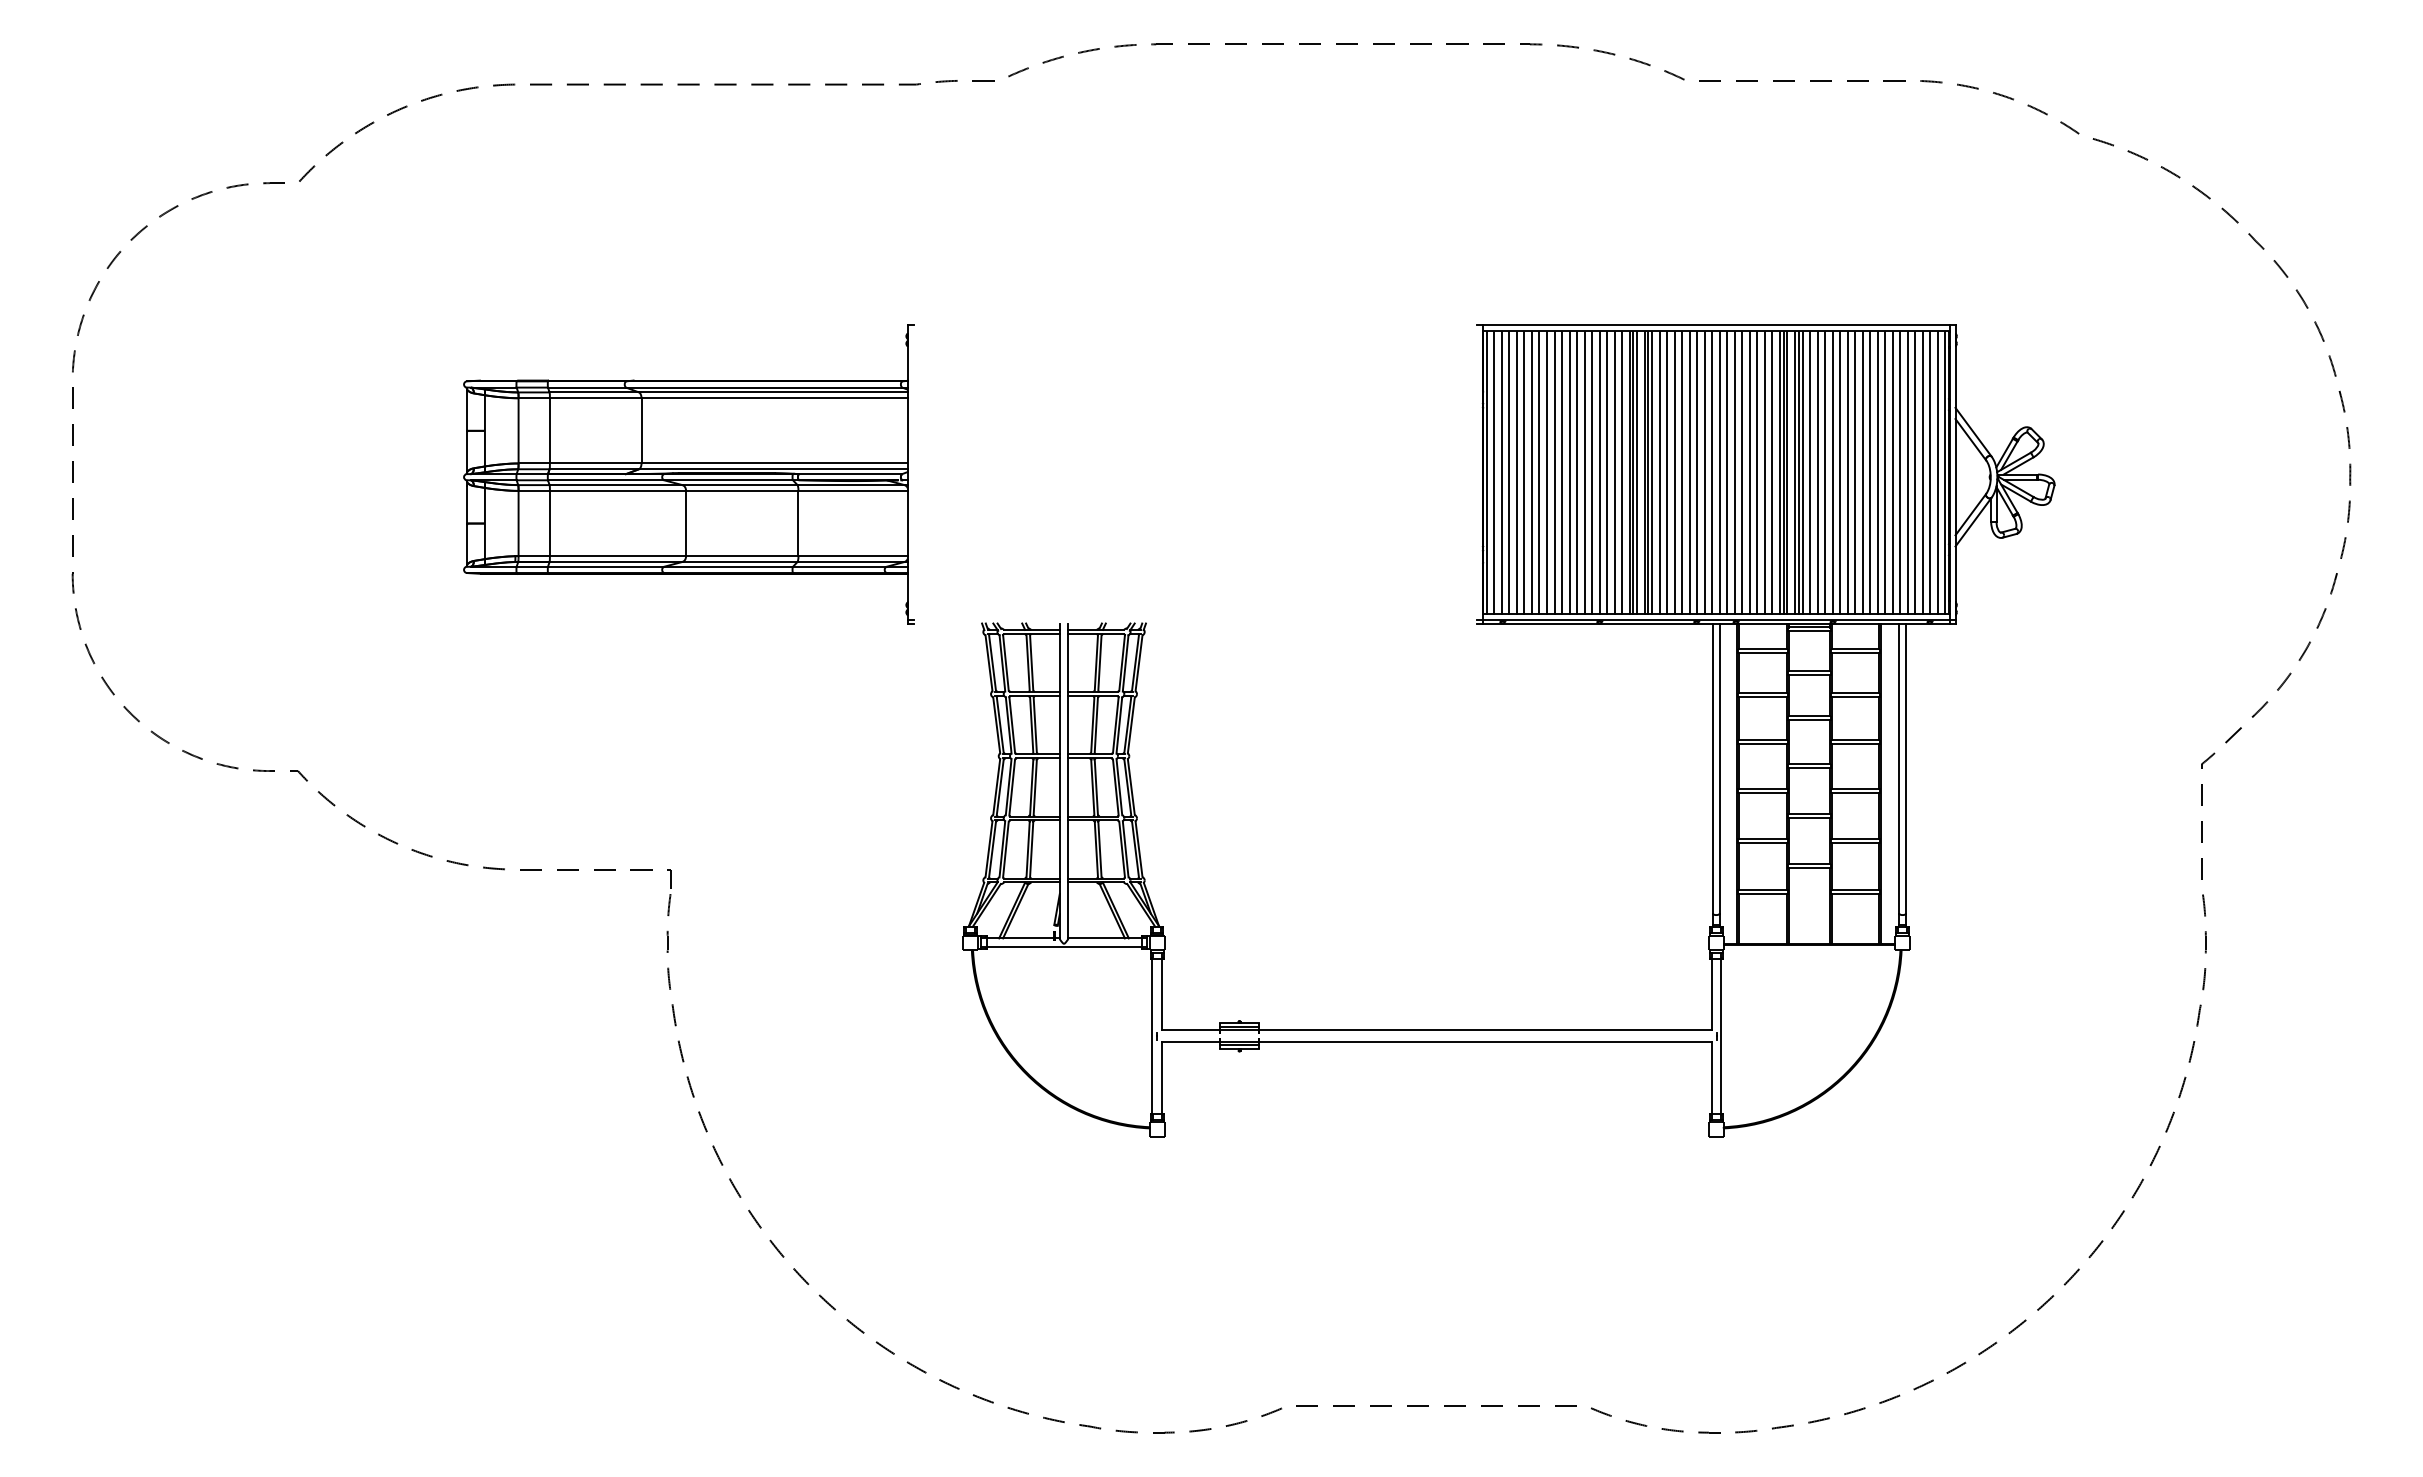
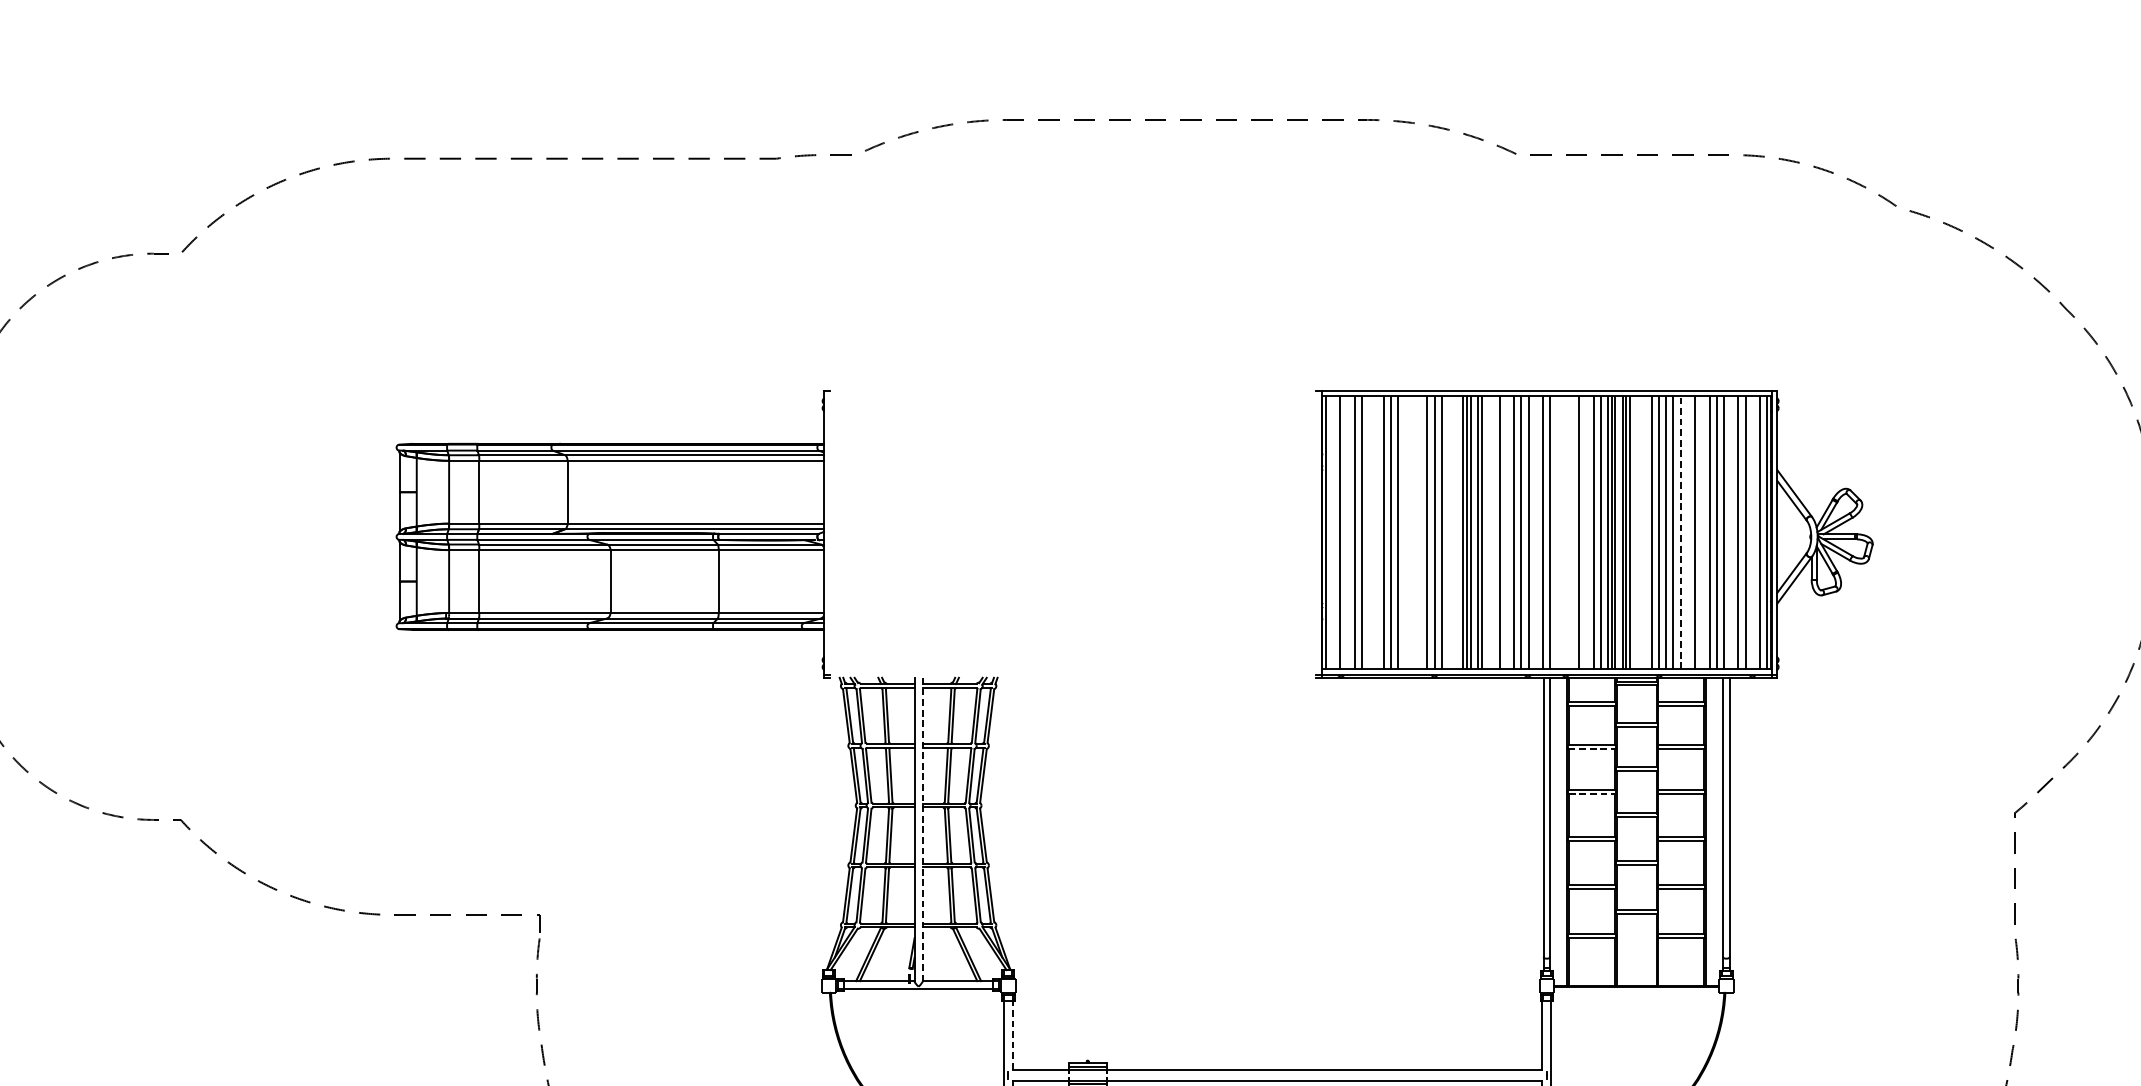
line: (1494, 472) -> (1333, 532), removed
line: (1509, 472) -> (1347, 532), removed
line: (1532, 472) -> (1369, 532), removed
line: (1539, 472) -> (1376, 532), removed
line: (1569, 472) -> (1405, 532), removed
line: (1577, 472) -> (1413, 532), removed
line: (1584, 472) -> (1419, 532), removed
line: (1614, 472) -> (1448, 532), removed
line: (1622, 472) -> (1456, 532), removed
line: (1652, 472) -> (1485, 532), removed
line: (1659, 472) -> (1492, 532), removed
line: (1674, 472) -> (1506, 532), removed
line: (1704, 472) -> (1535, 532), removed
line: (1727, 472) -> (1557, 532), removed
line: (1734, 472) -> (1564, 532), removed
line: (1742, 472) -> (1572, 532), removed
line: (1757, 472) -> (1586, 532), removed
line: (1809, 472) -> (1636, 532), removed
line: (1817, 472) -> (1644, 532), removed
line: (1855, 472) -> (1680, 532), solid -> dashed
line: (1862, 472) -> (1687, 532), removed
line: (1877, 472) -> (1702, 532), removed
line: (1907, 472) -> (1731, 532), removed
line: (1930, 472) -> (1753, 532), removed
part: (688, 474) -> (612, 534), moved
line: (1763, 697) -> (1592, 749), solid -> dashed
line: (1763, 744) -> (1592, 794), solid -> dashed
line: (1068, 781) -> (922, 829), solid -> dashed
line: (1161, 994) -> (1012, 1035), solid -> dashed

